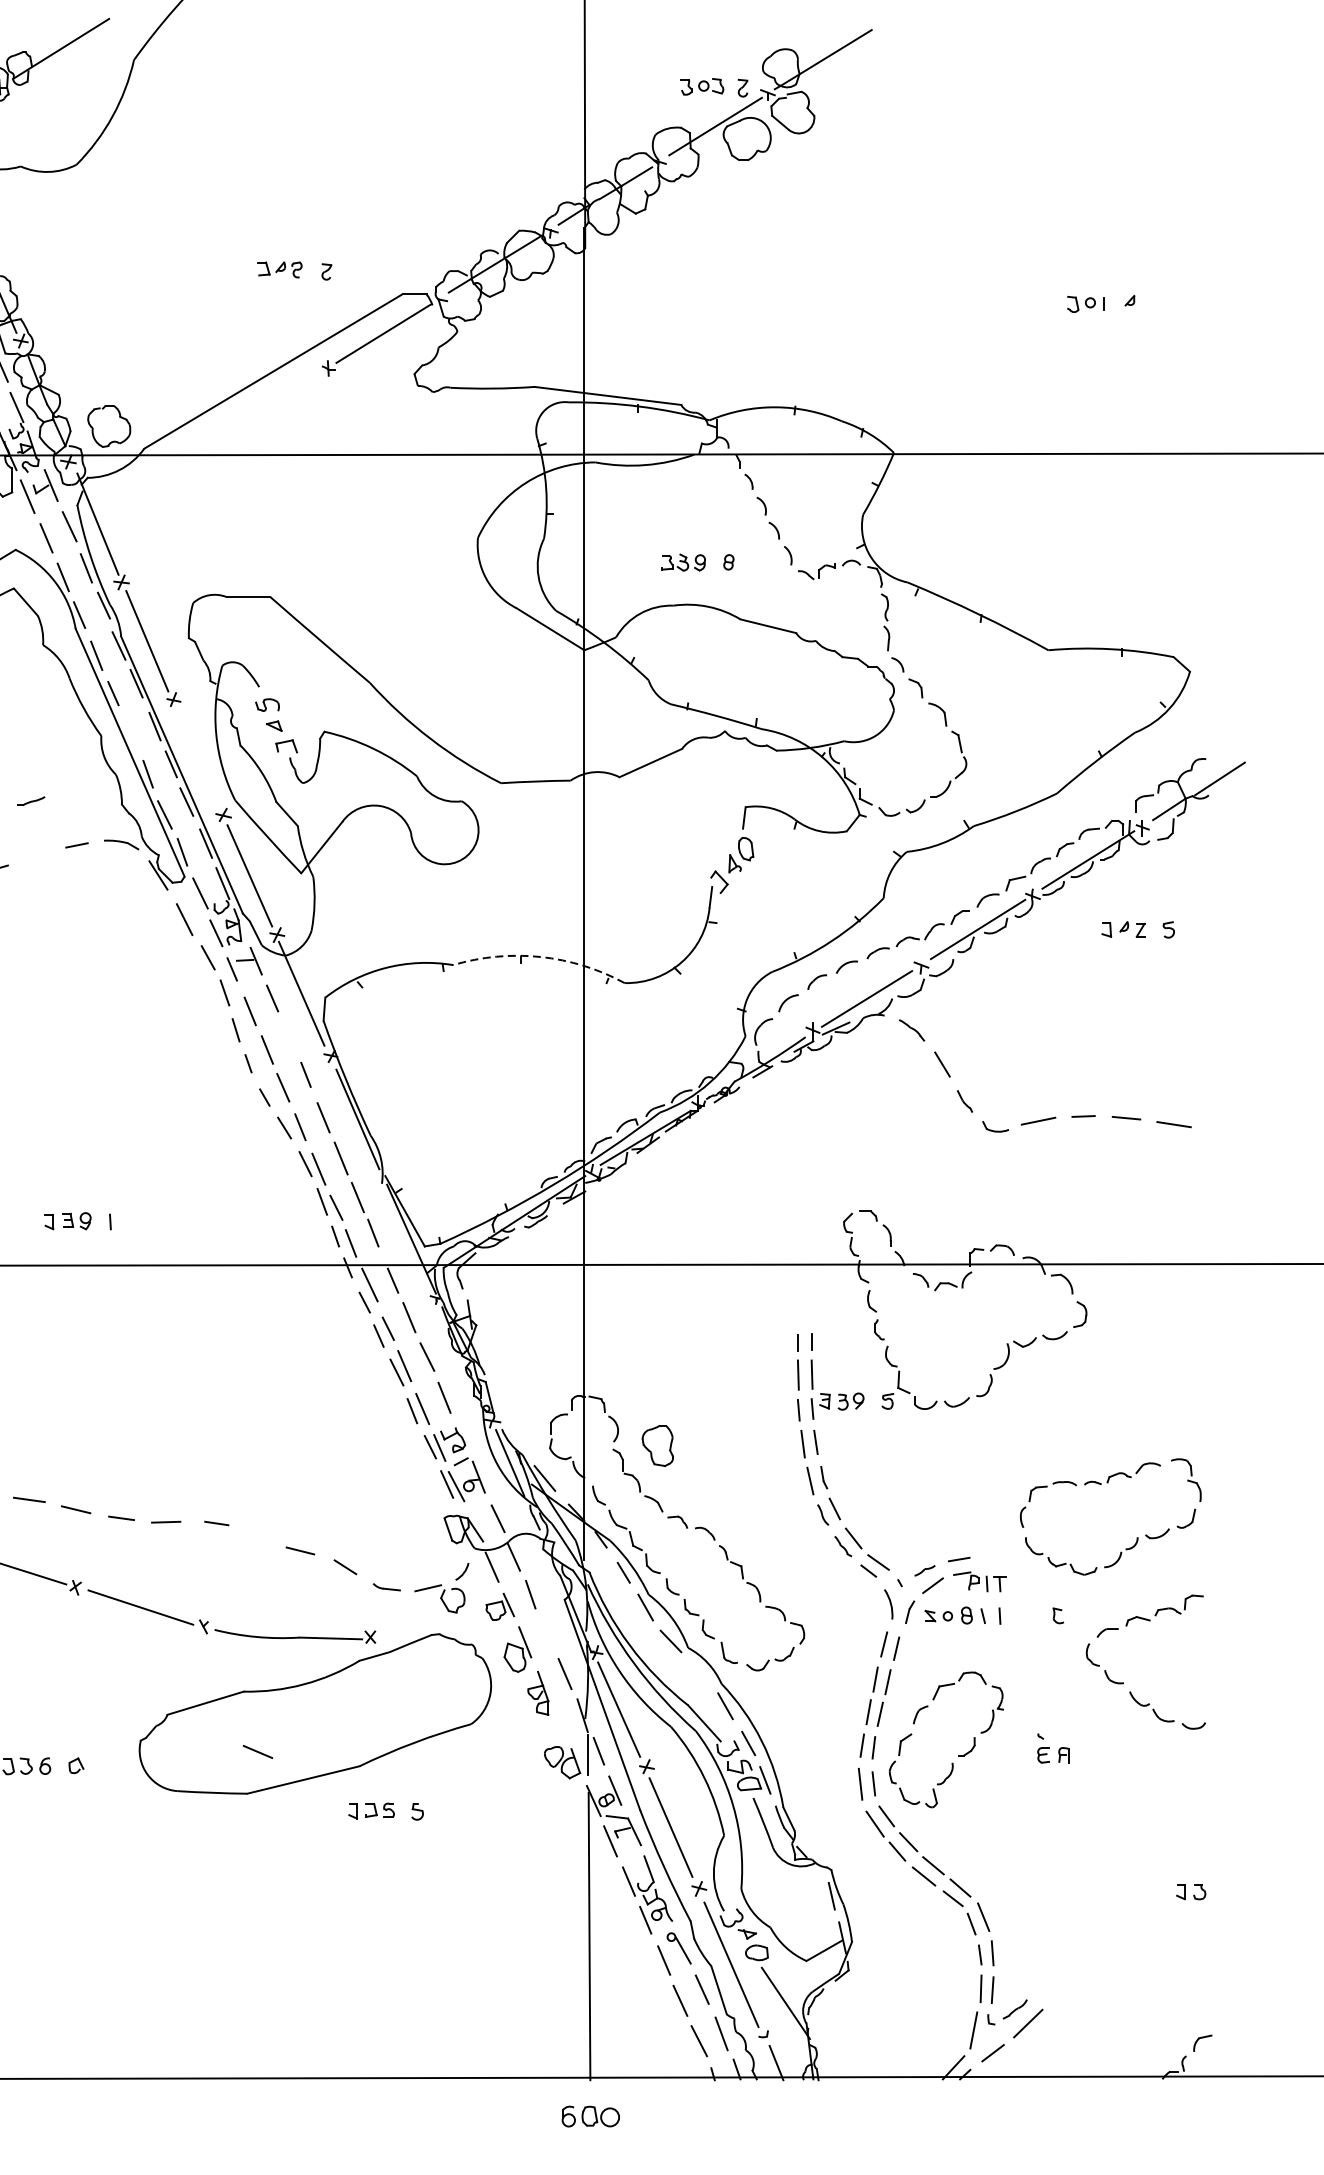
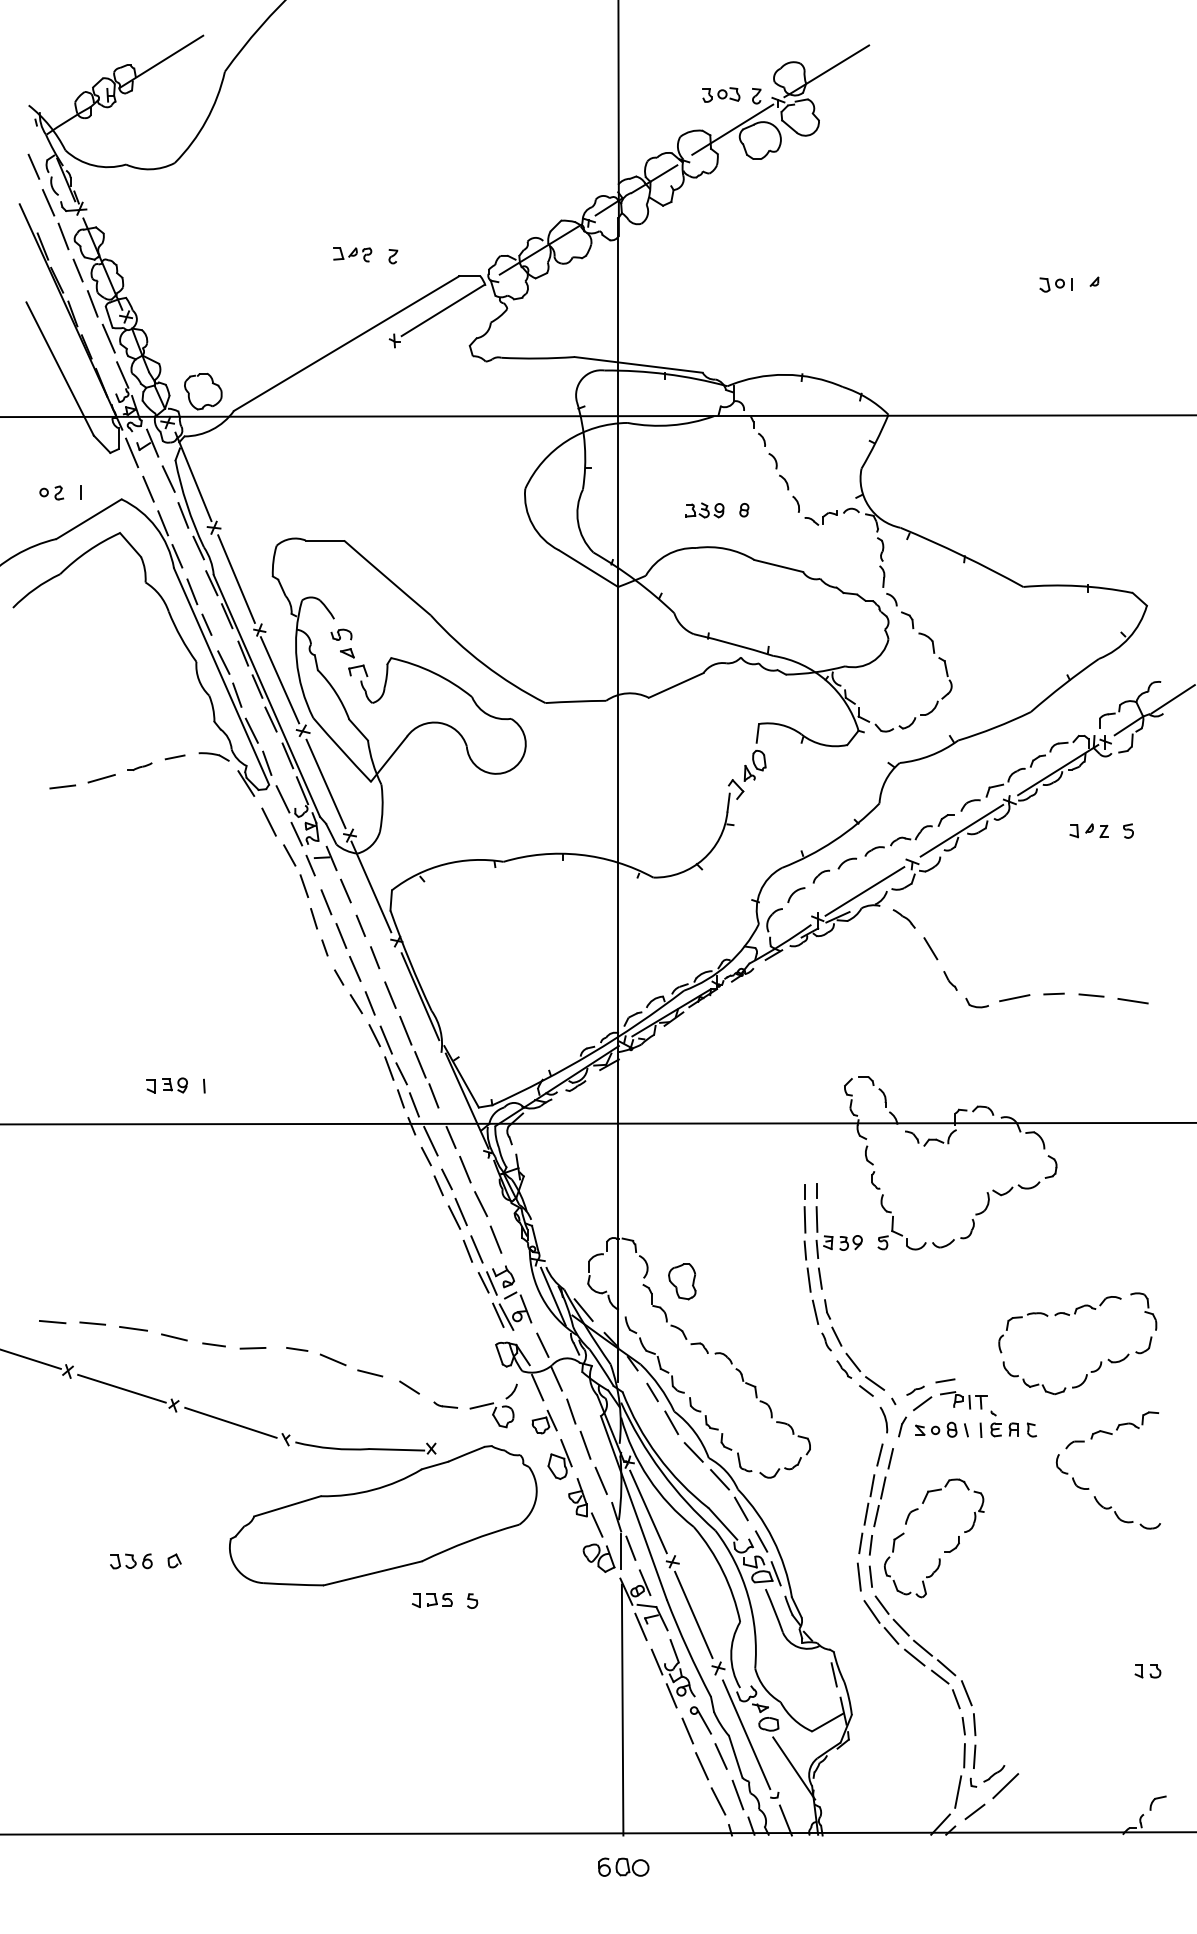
line: (132, 736) -> (223, 662), added
line: (196, 757) -> (279, 680), added
line: (30, 800) -> (139, 766), moved
arc: (541, 956) -> (580, 854), dashed -> solid
line: (289, 1037) -> (360, 925), added
line: (546, 1632) -> (585, 1444), added
line: (701, 1672) -> (720, 1479), added
line: (559, 1724) -> (596, 1524), added
part: (1053, 1748) -> (1004, 1423), moved
line: (257, 1751) -> (332, 1359), moved

